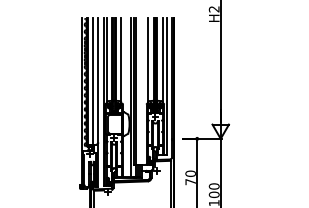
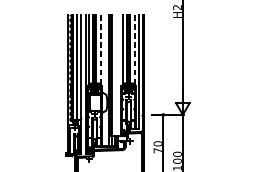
line: (121, 60) -> (100, 49), solid -> dashed
line: (162, 60) -> (134, 49), solid -> dashed

